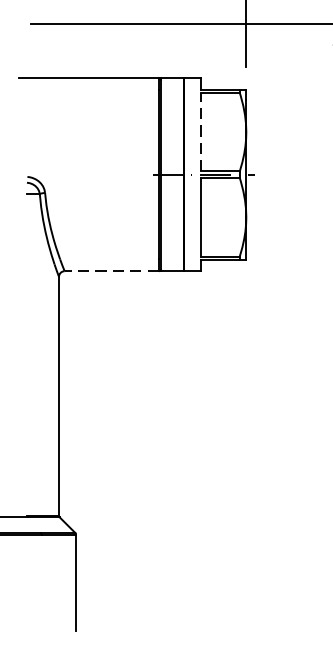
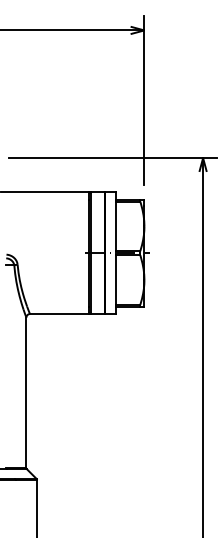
line: (200, 132) -> (115, 226), dashed -> solid
line: (111, 271) -> (59, 314), dashed -> solid

